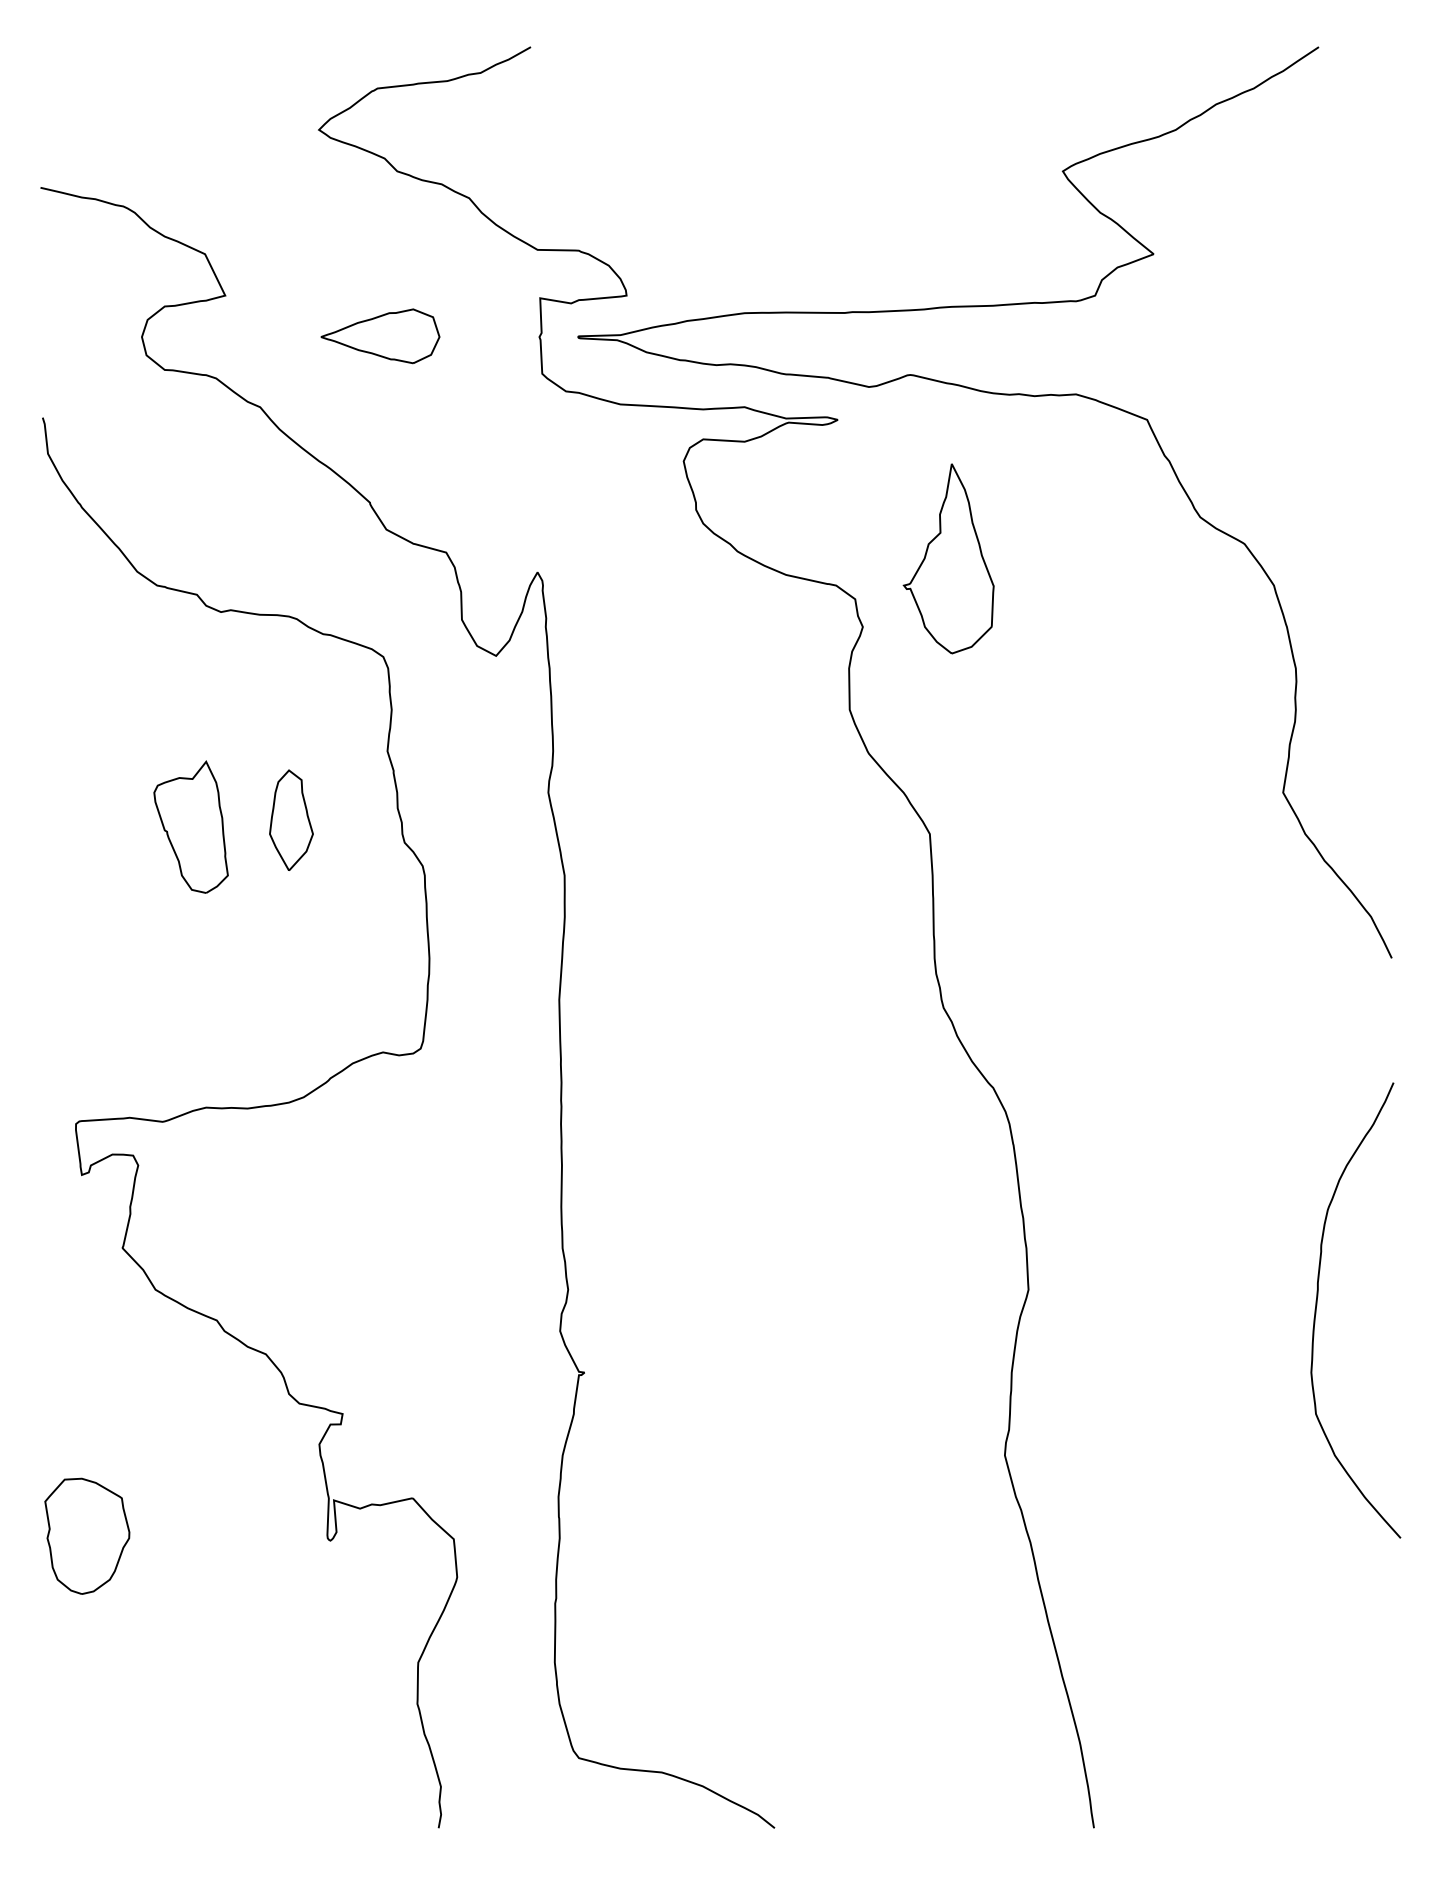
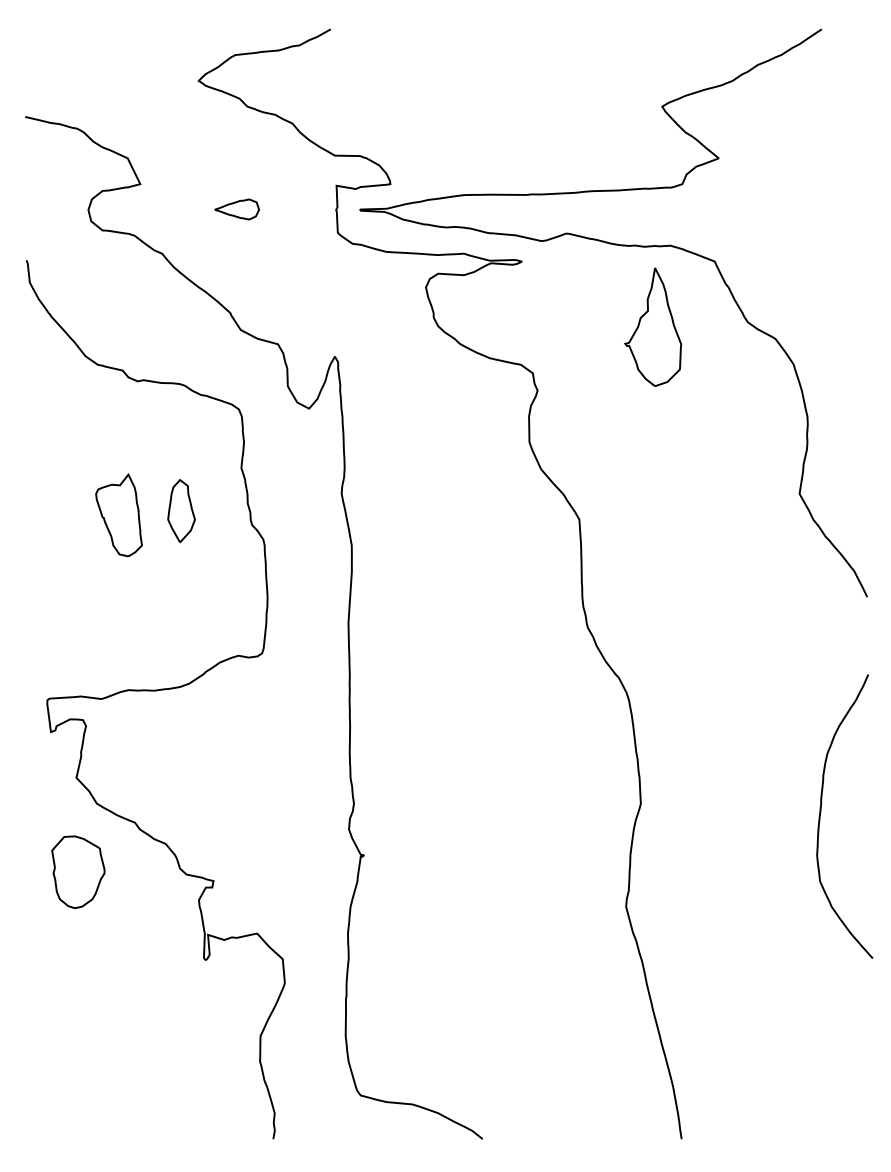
part: (379, 336) -> (236, 209), size x0.6
part: (949, 557) -> (653, 326), moved
part: (87, 1535) -> (78, 871), moved

